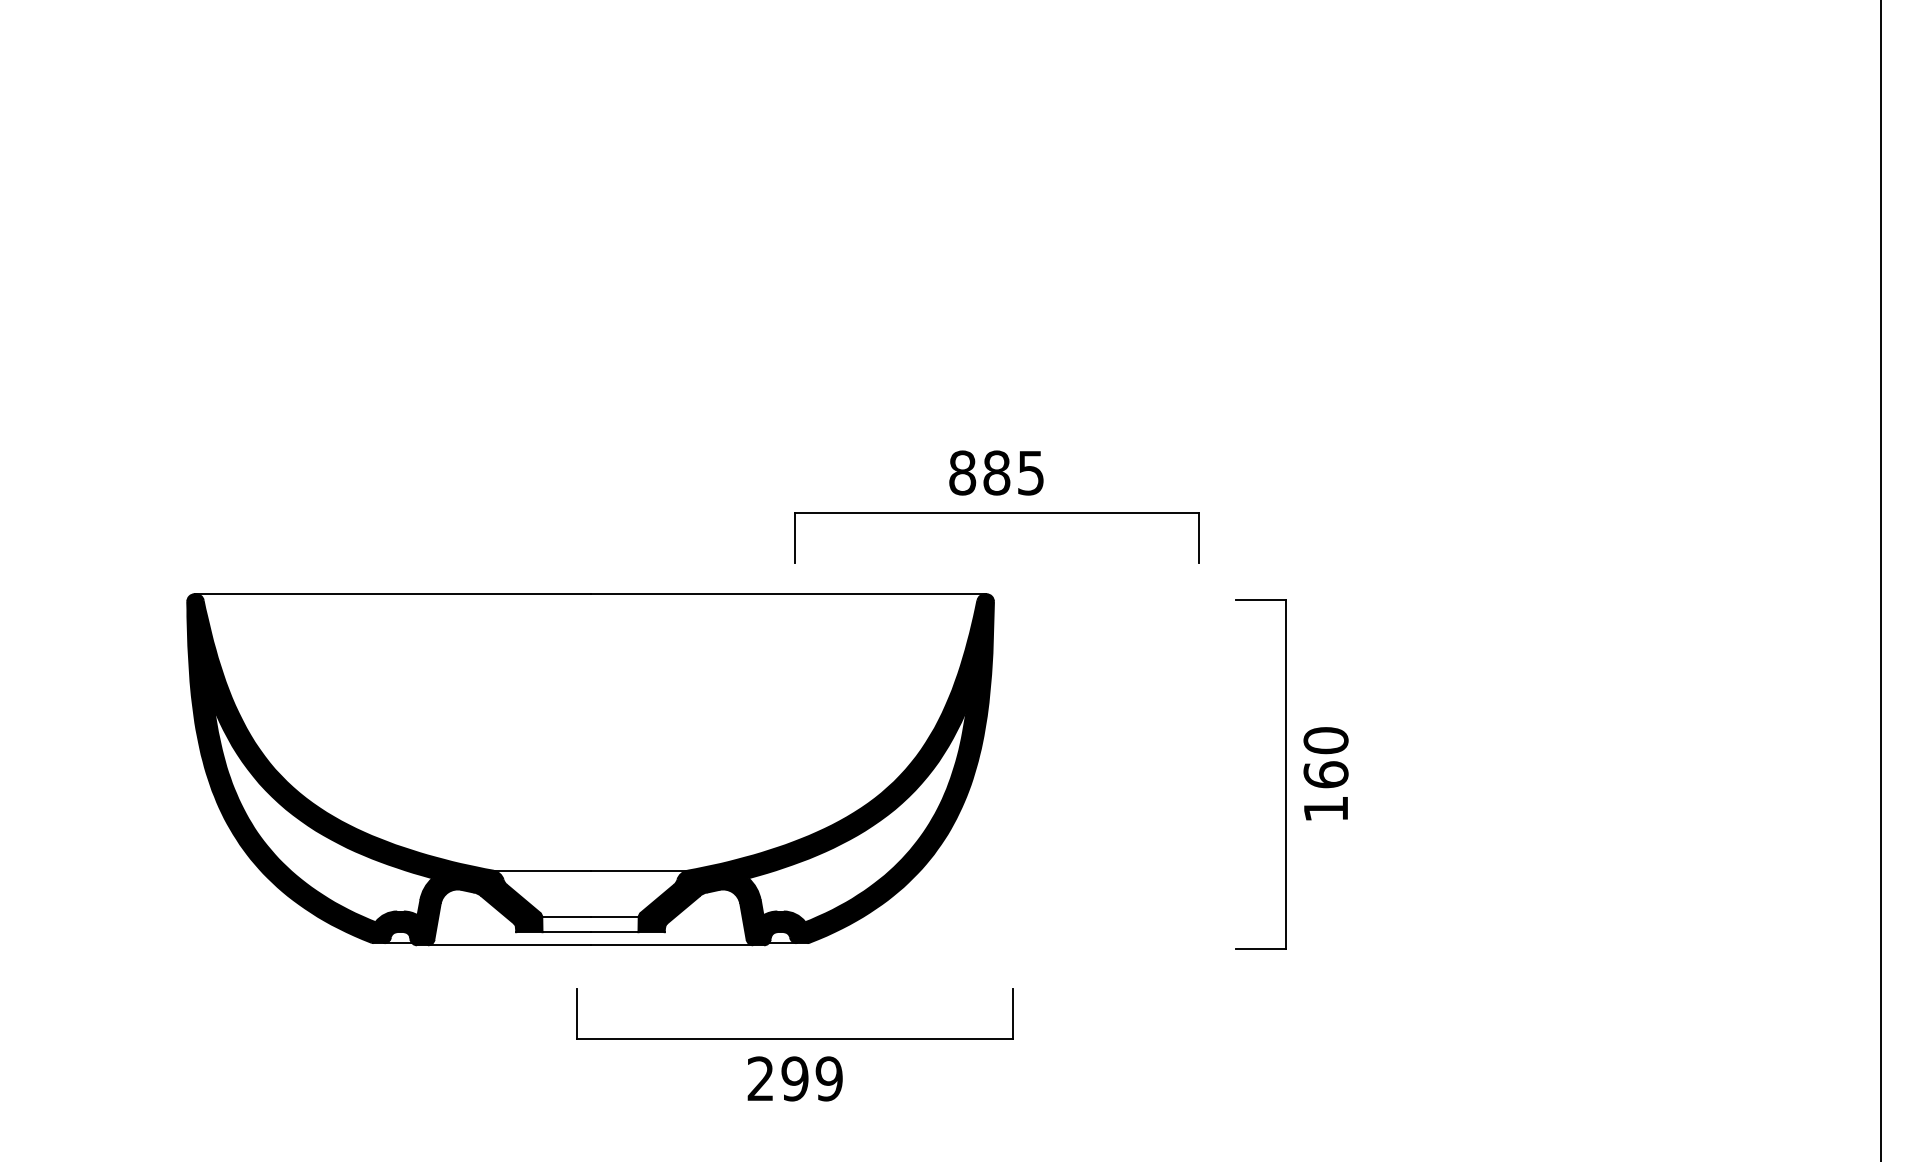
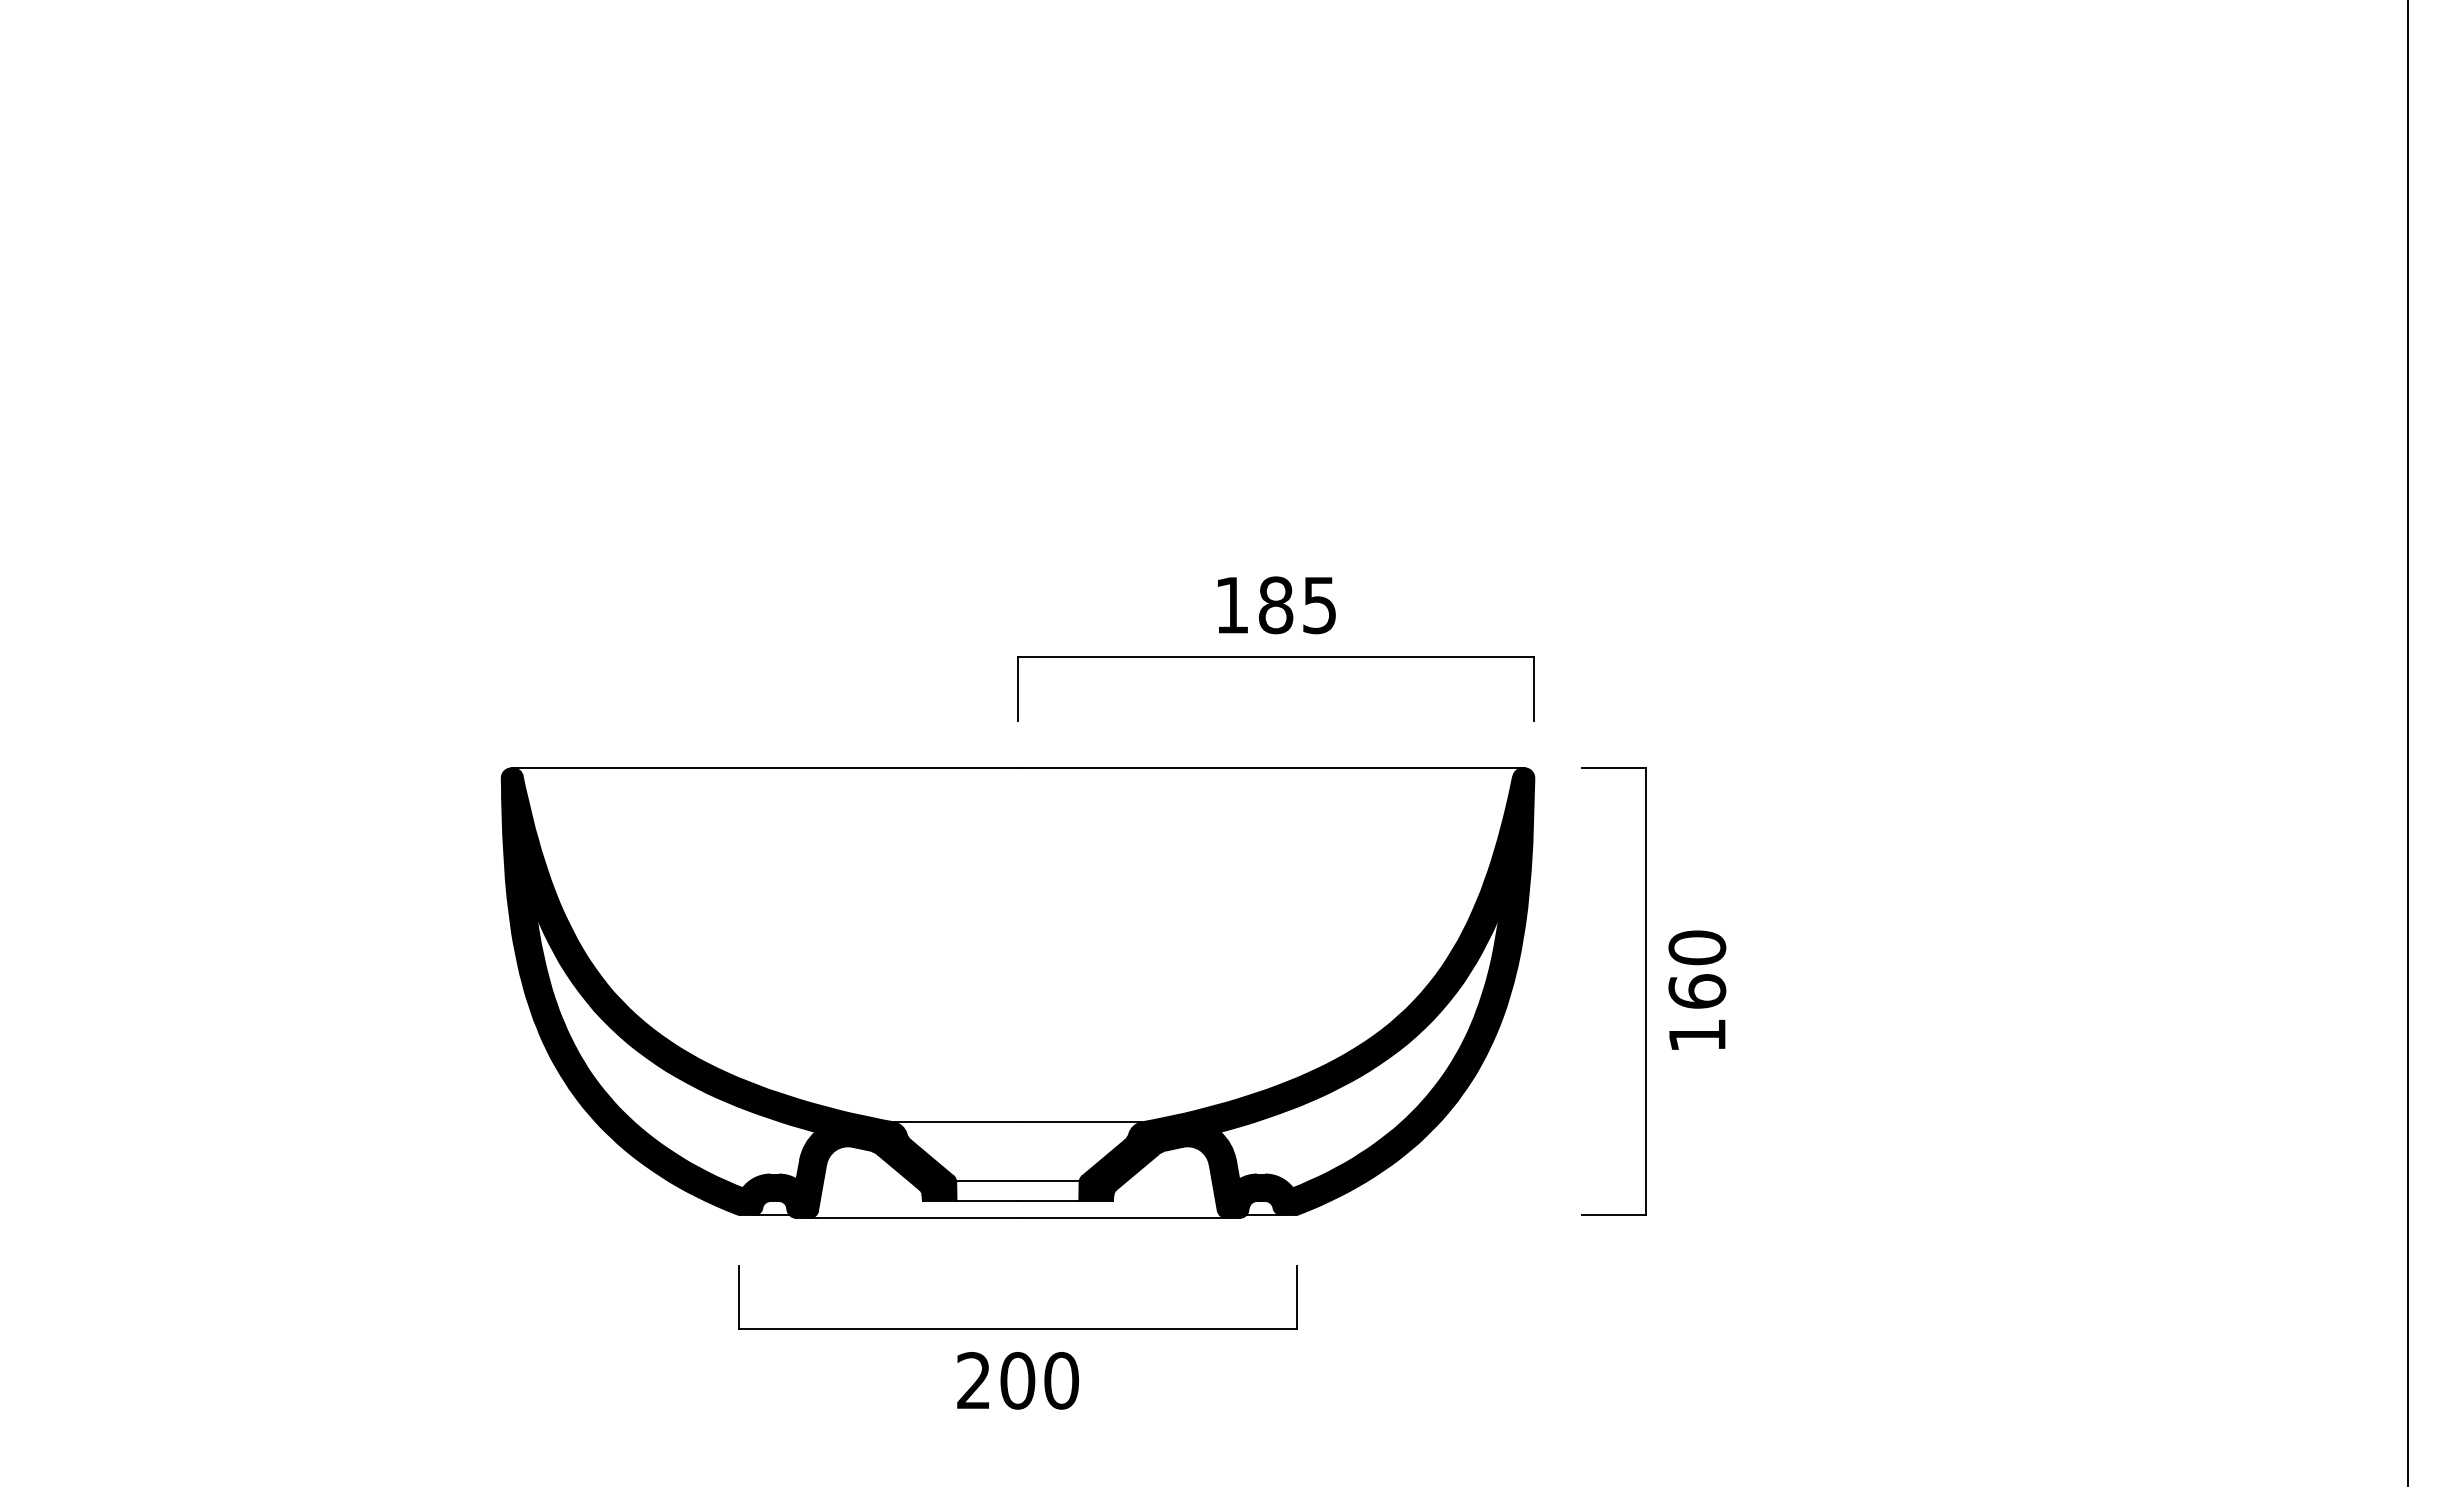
text: (962, 473) -> (1232, 605), 885 -> 185
part: (590, 769) -> (1017, 992), moved
text: (812, 1078) -> (1039, 1380), 299 -> 200

